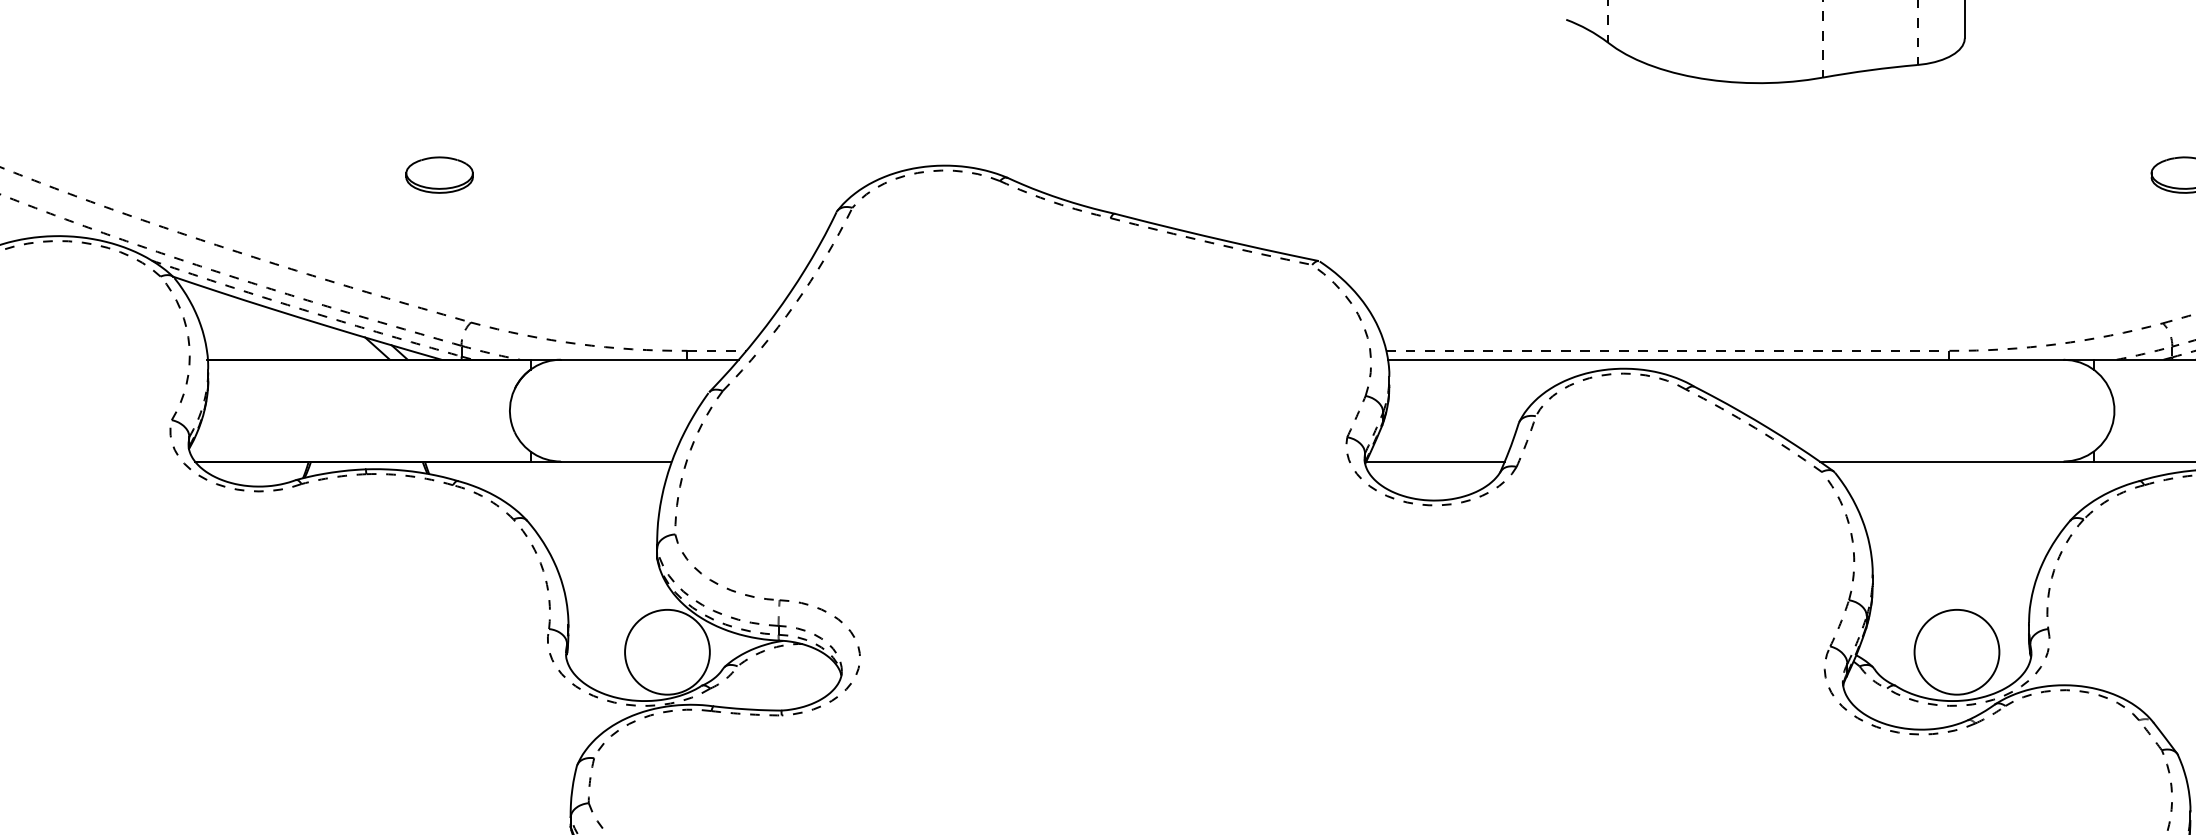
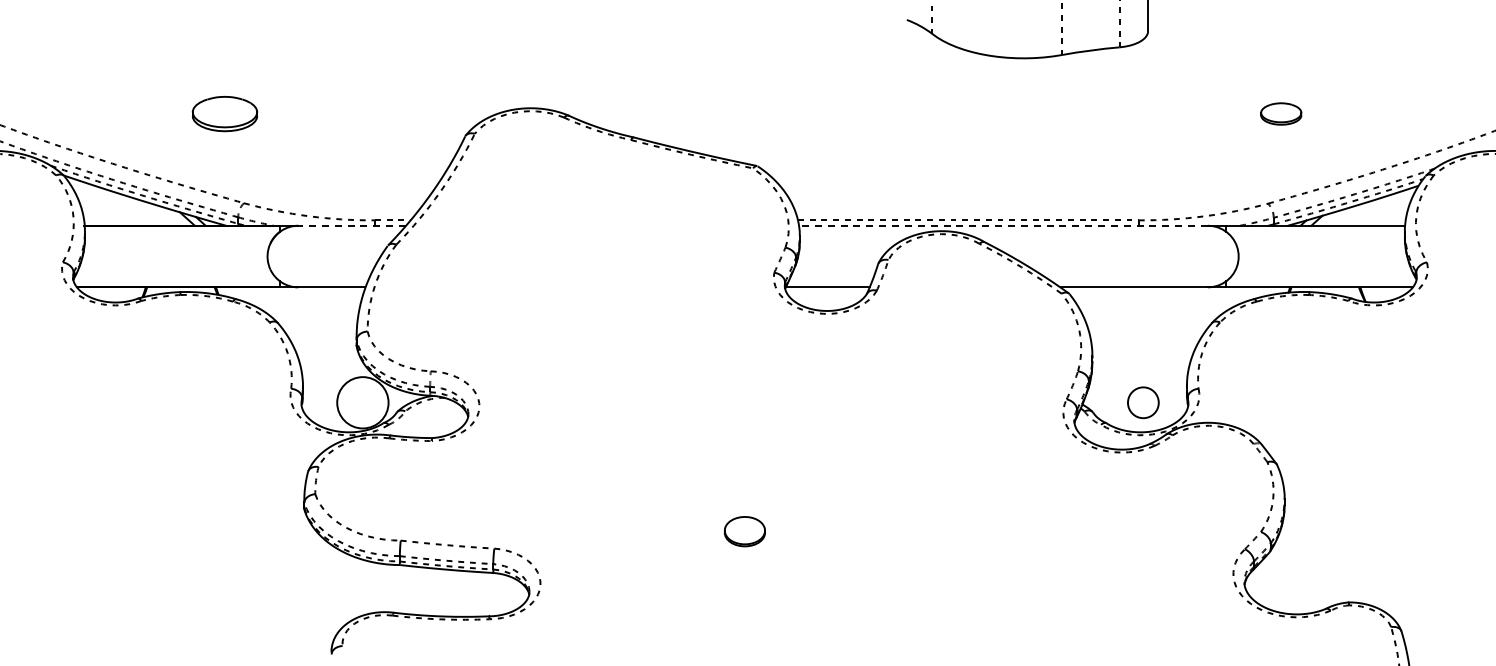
part: (438, 174) -> (224, 113), size x1.6
line: (650, 359) -> (352, 225), solid -> dashed
line: (1724, 359) -> (1002, 225), solid -> dashed
circle: (1957, 651) -> (1143, 402), size x0.6

